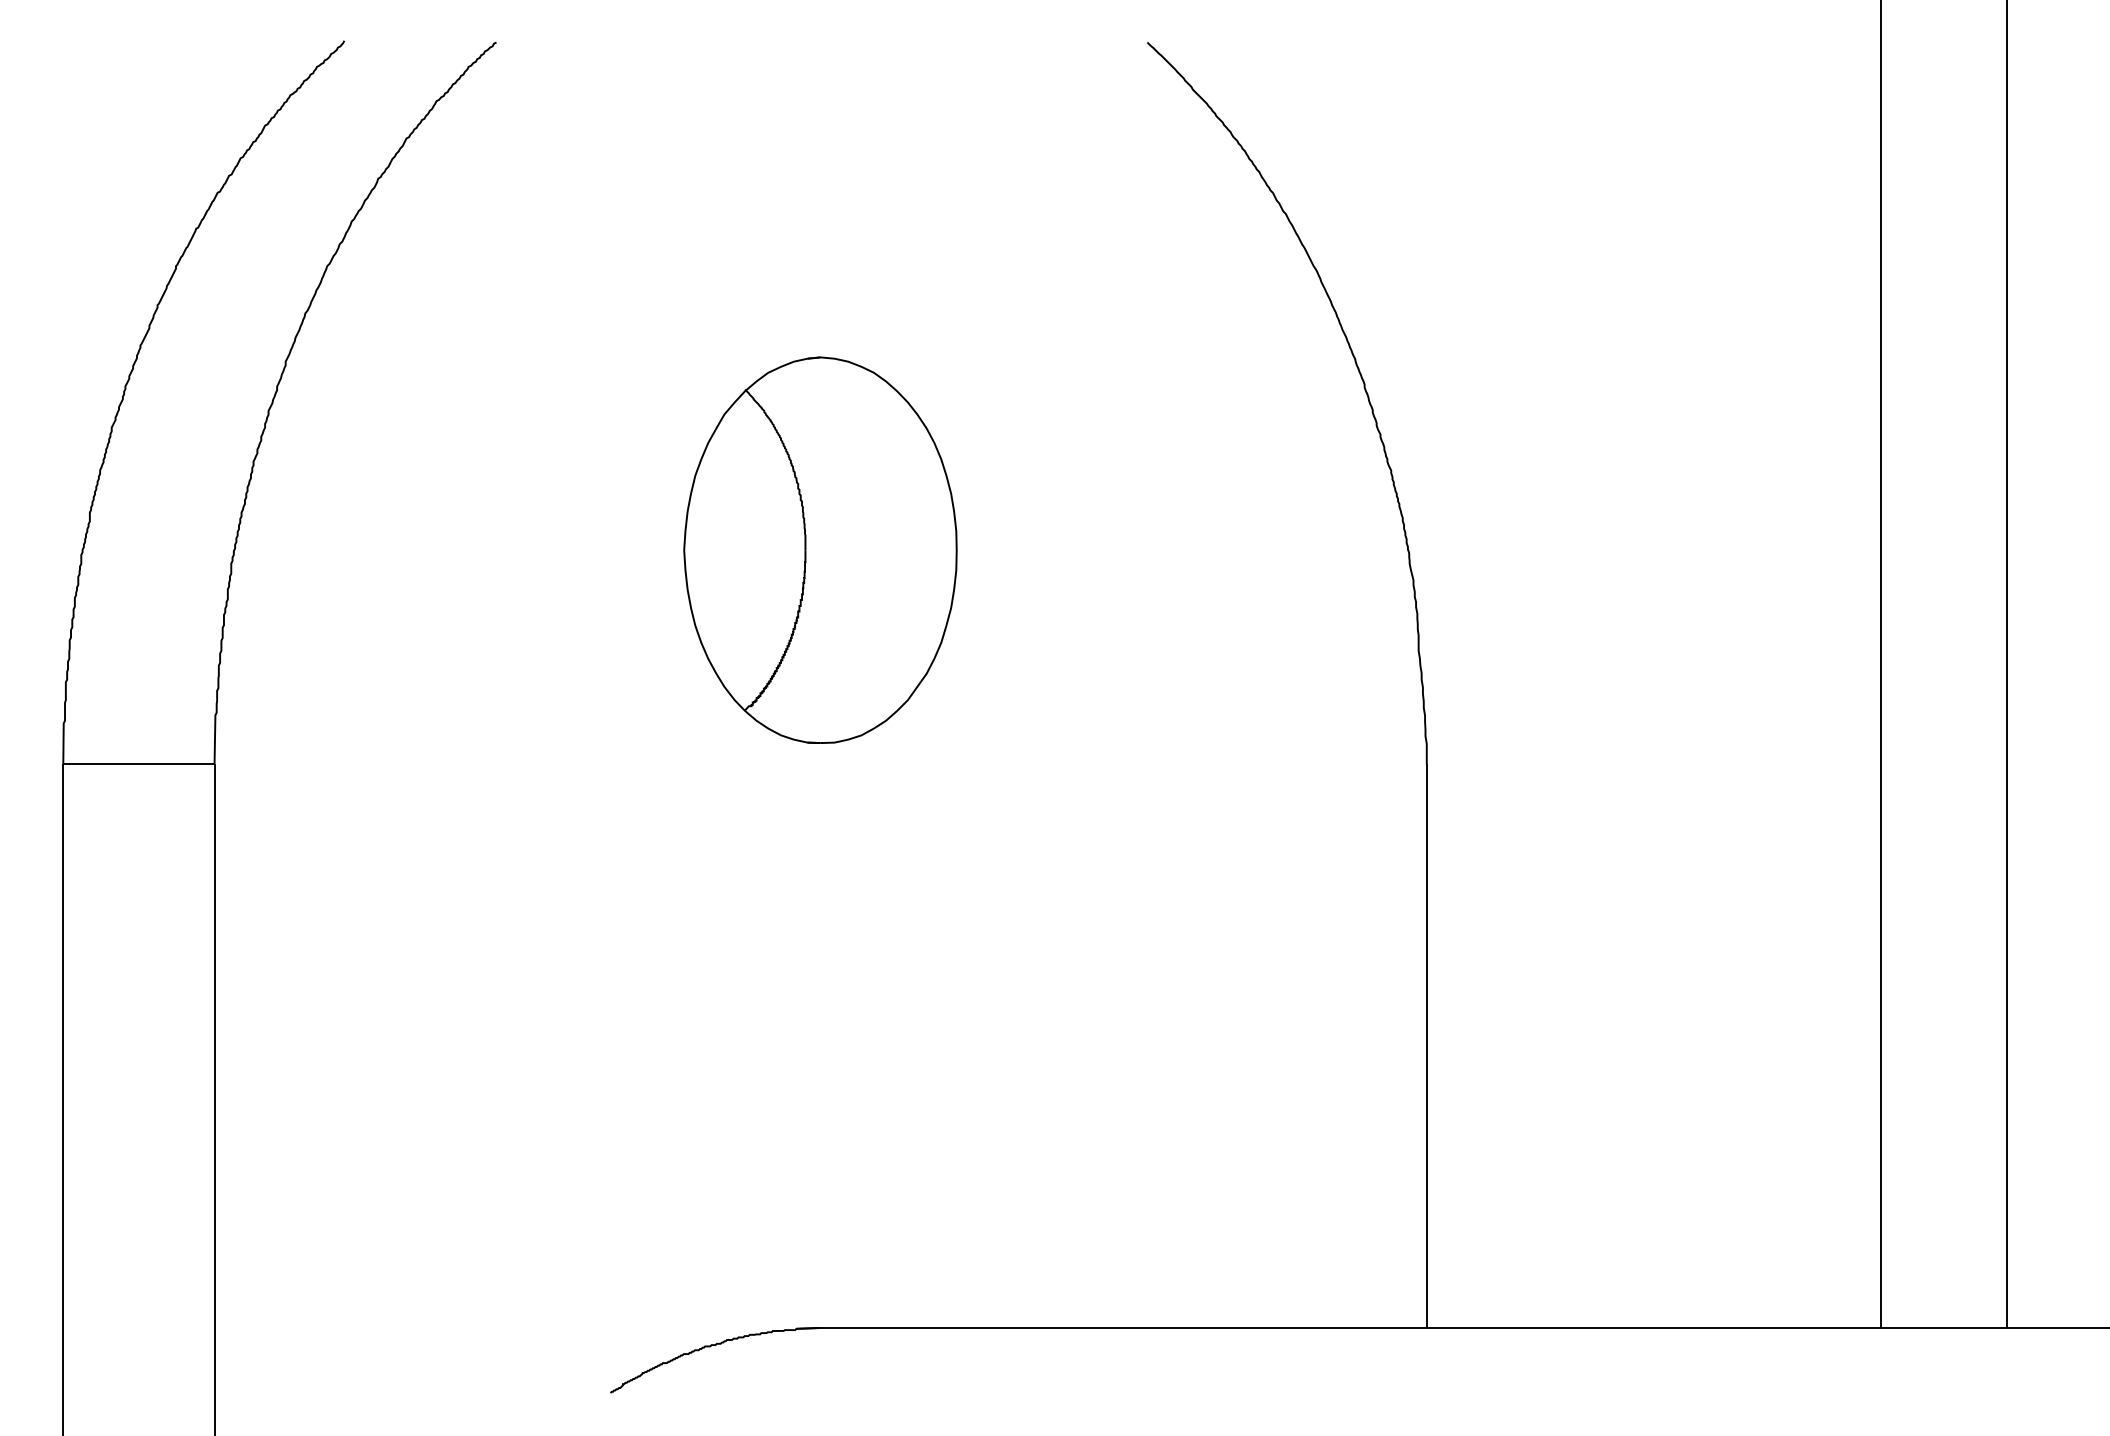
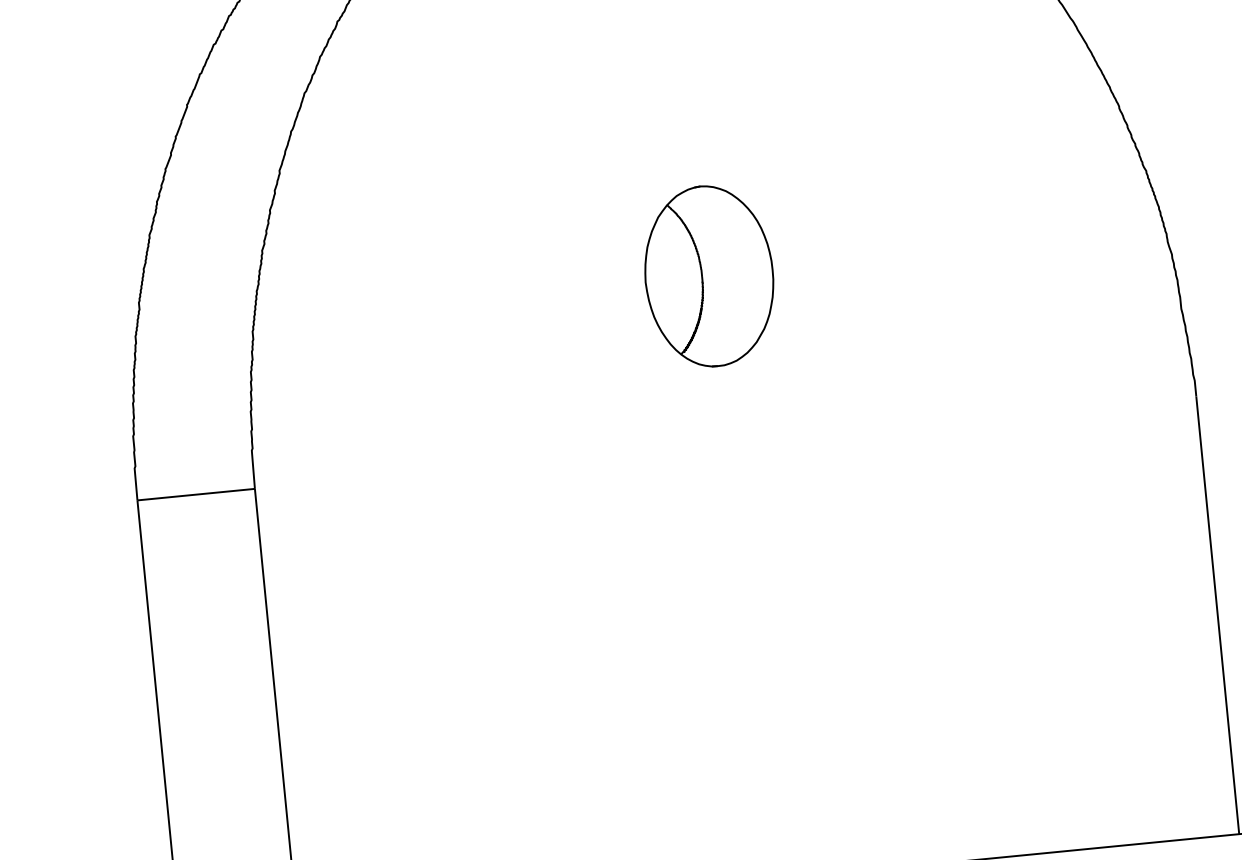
part: (820, 549) -> (709, 275), size x0.6

